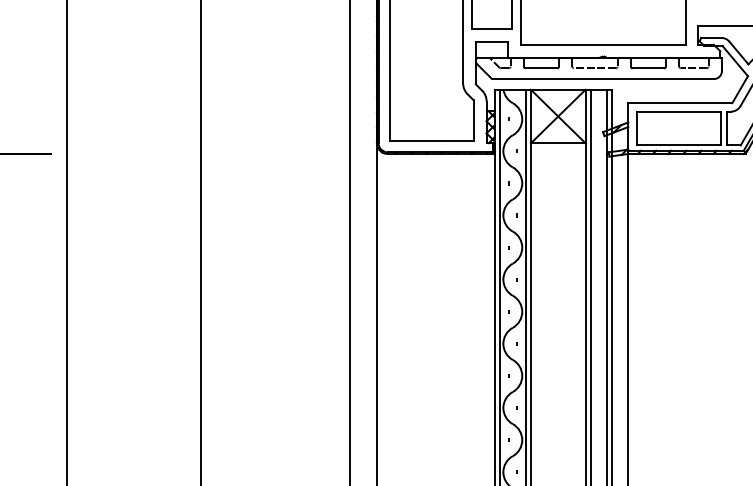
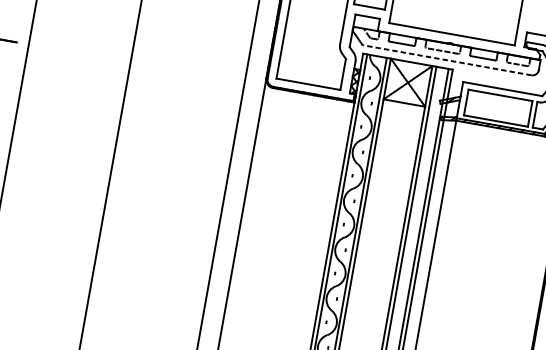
line: (603, 79) -> (447, 60), solid -> dashed

